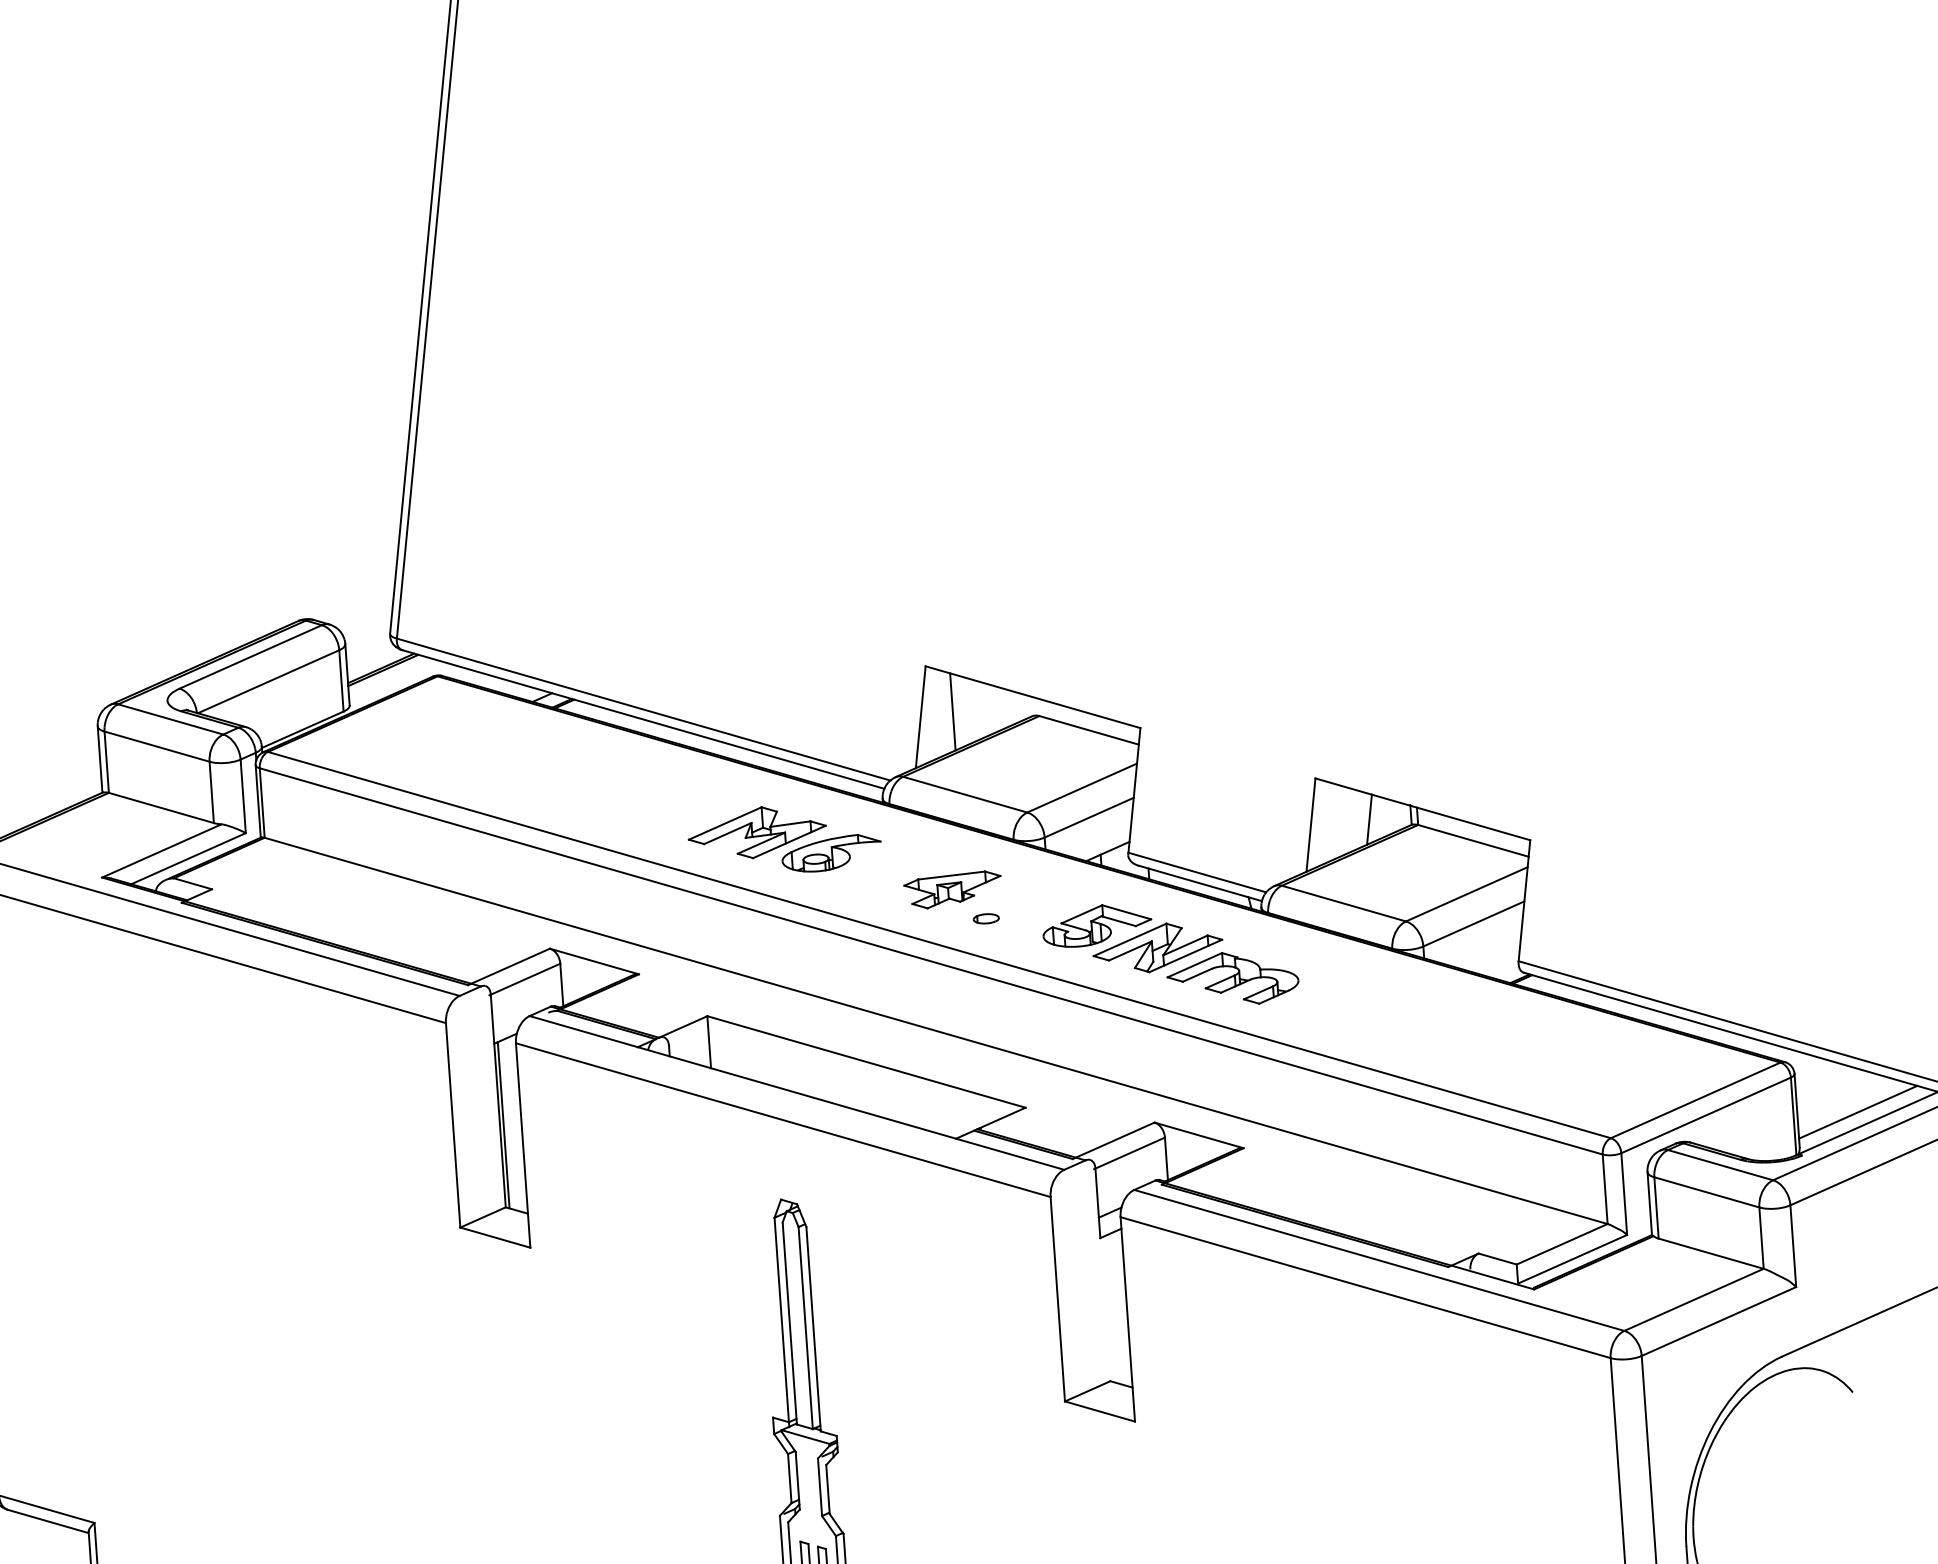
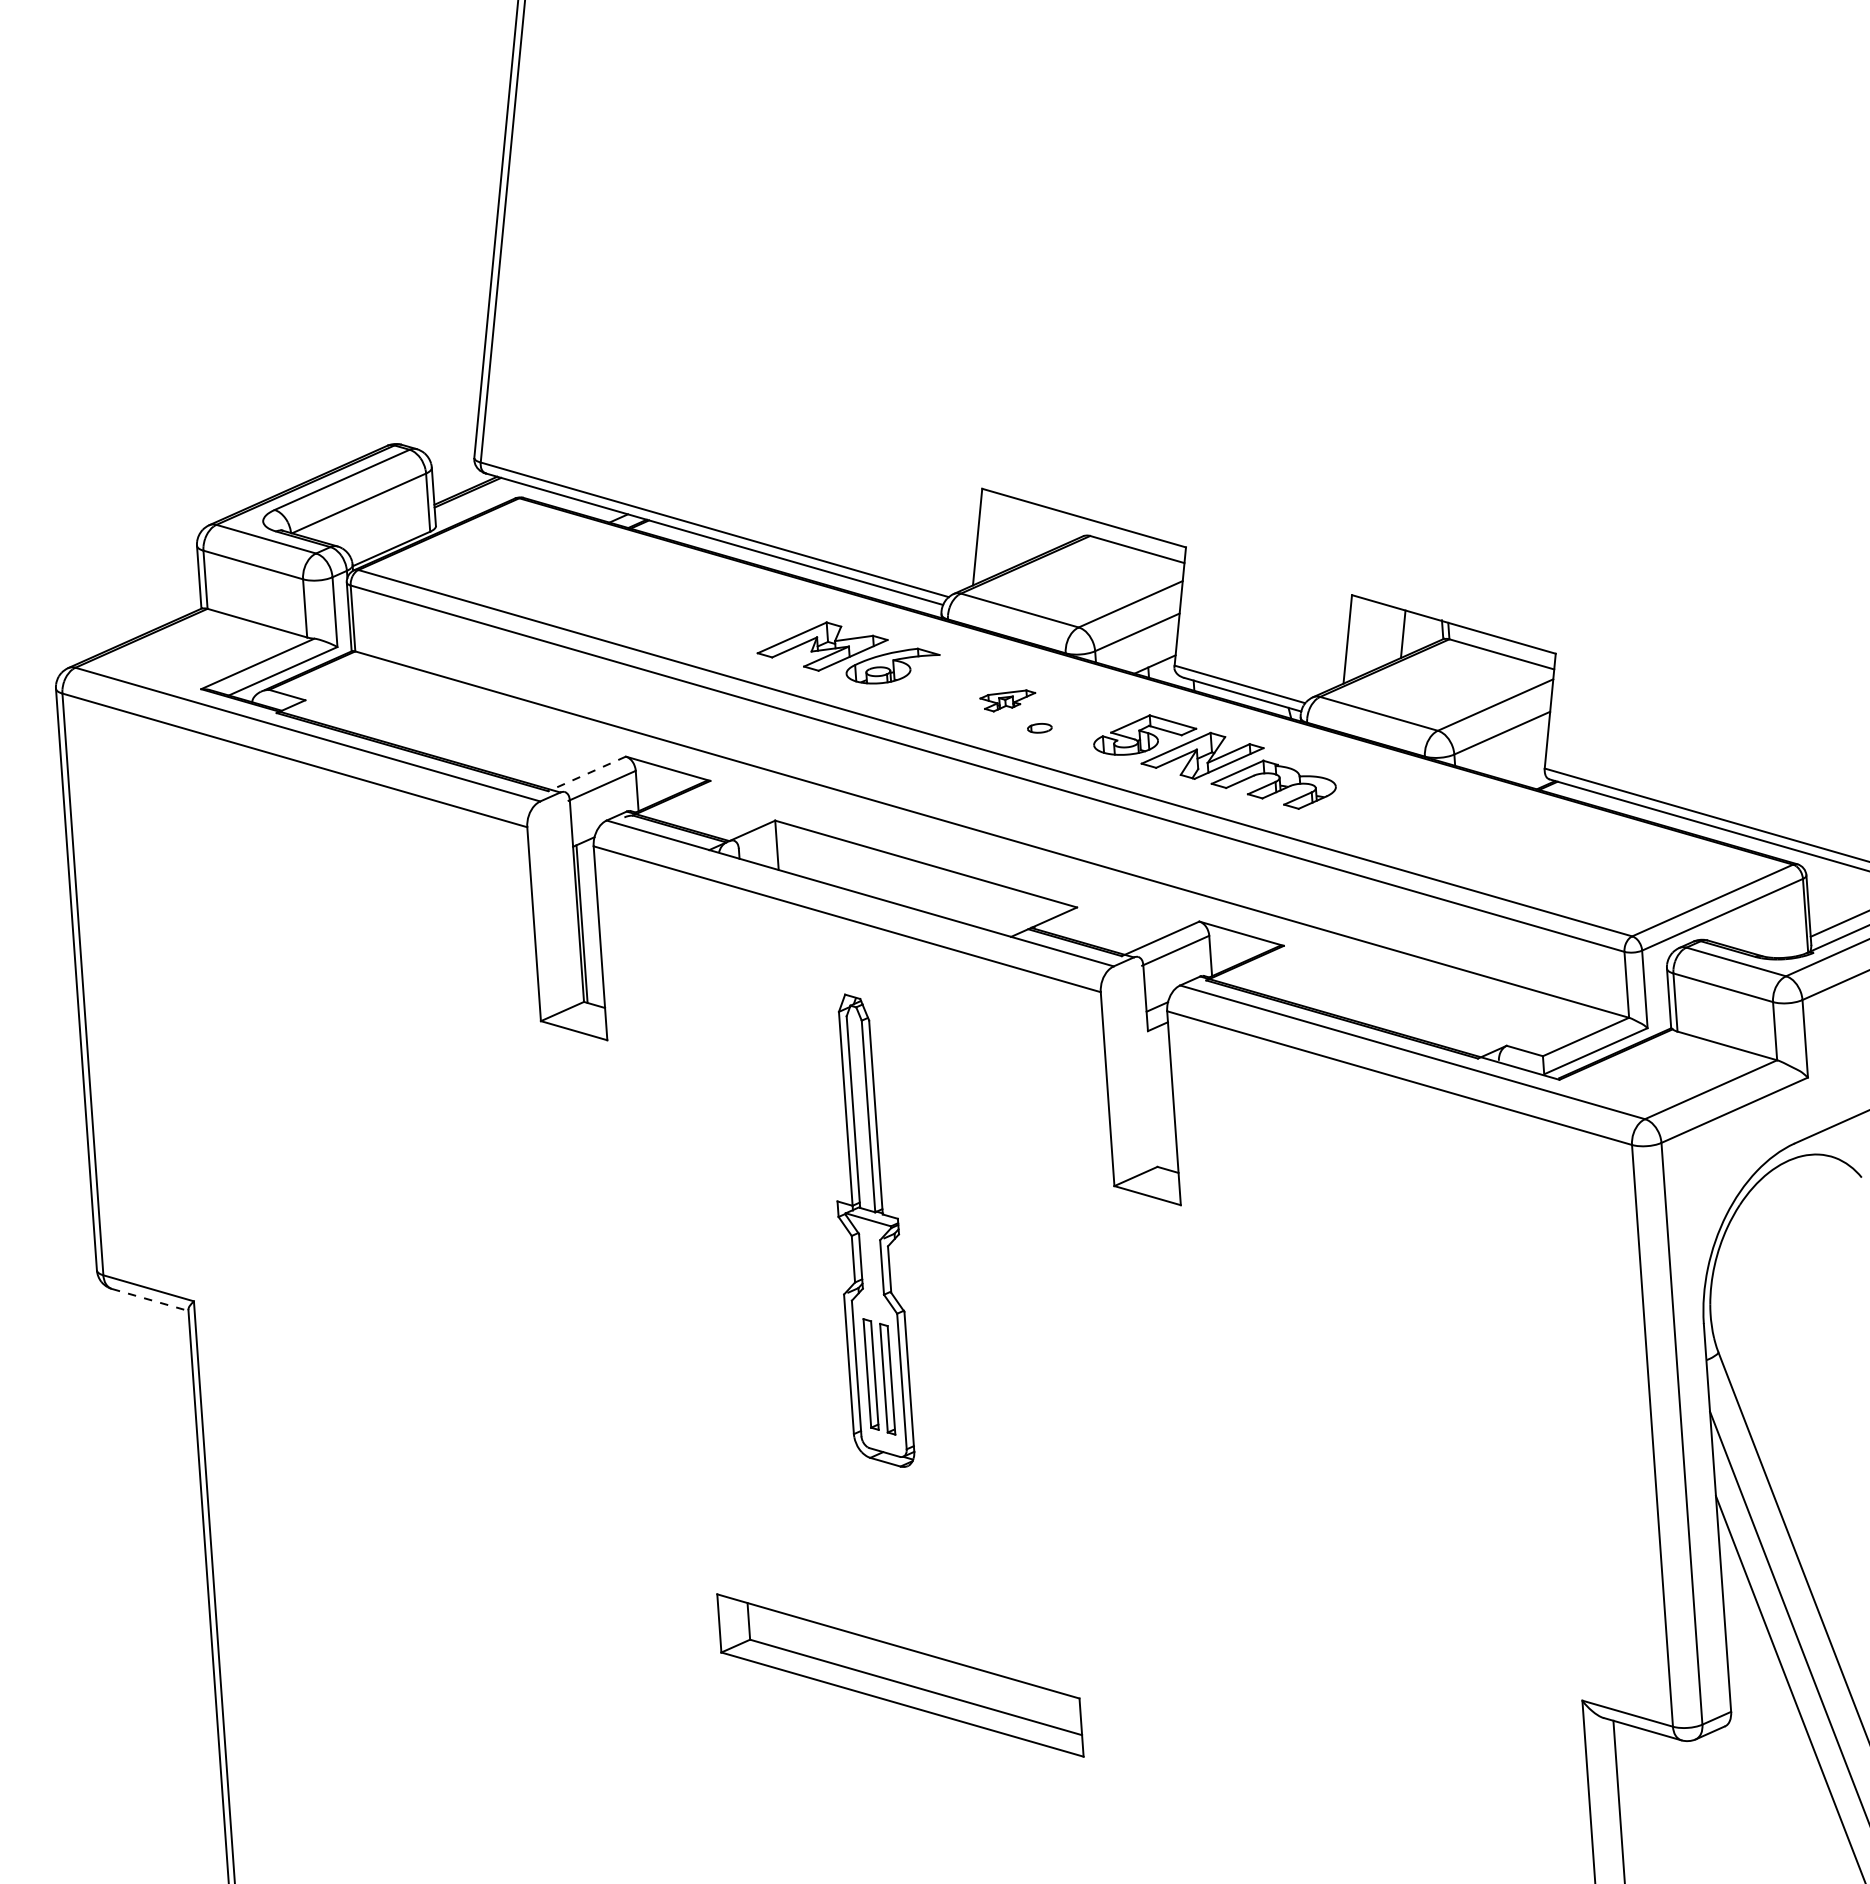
line: (952, 711) -> (1007, 531), removed
part: (952, 889) -> (1007, 700), size x0.6
line: (508, 967) -> (586, 774), solid -> dashed
line: (48, 1521) -> (150, 1299), solid -> dashed

